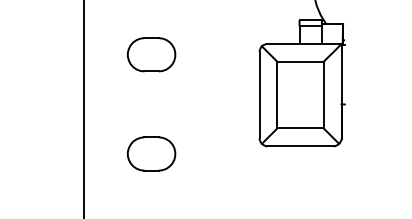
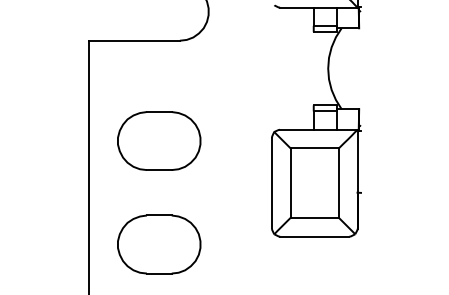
part: (151, 54) -> (159, 140), size x1.67
part: (151, 153) -> (159, 244), size x1.67

